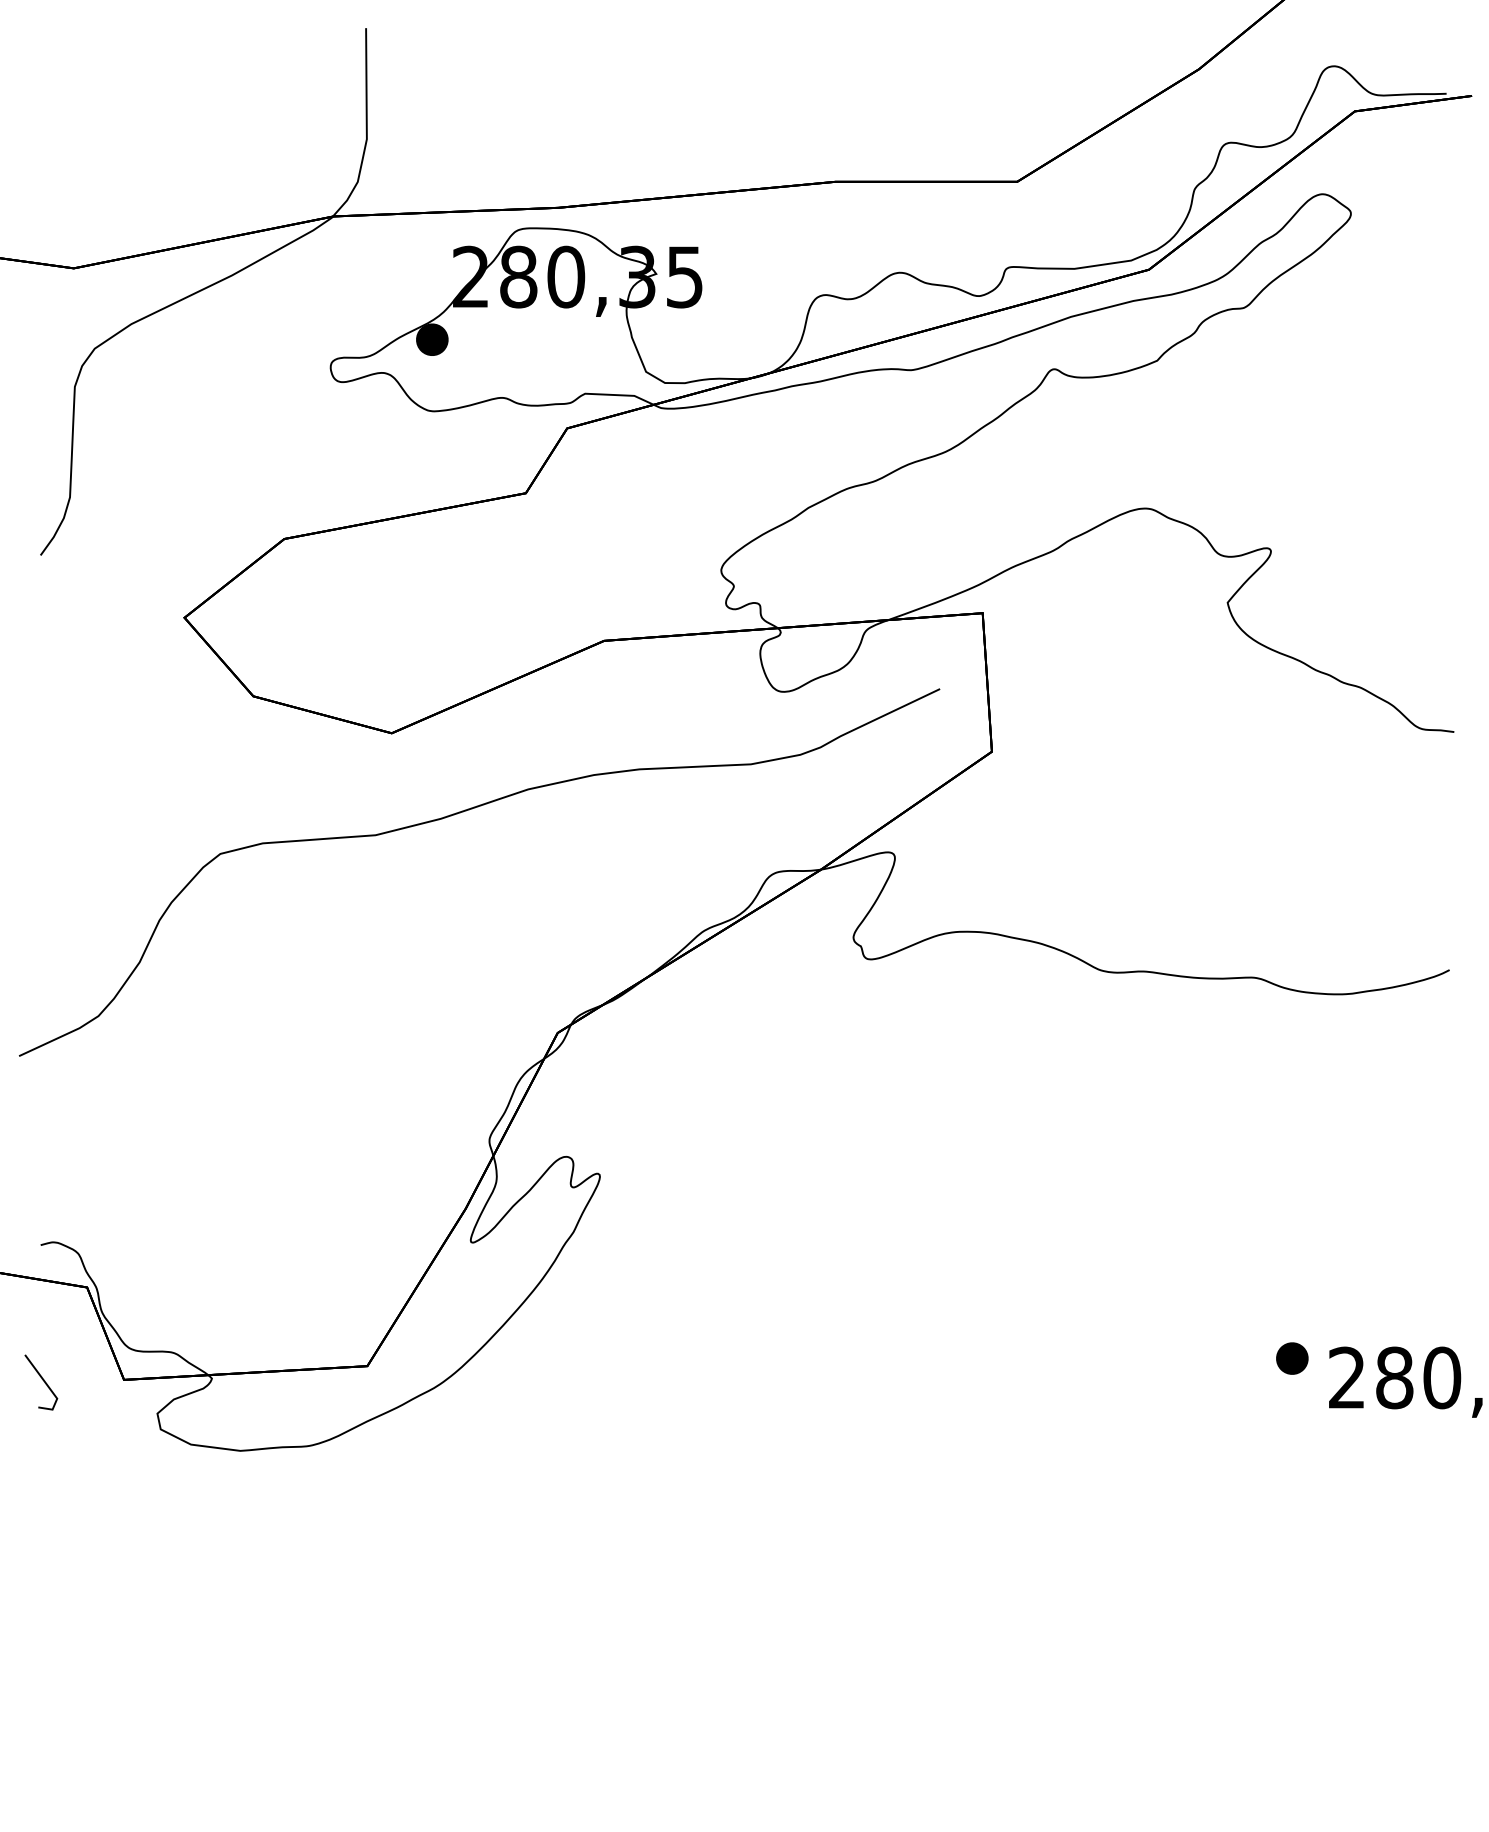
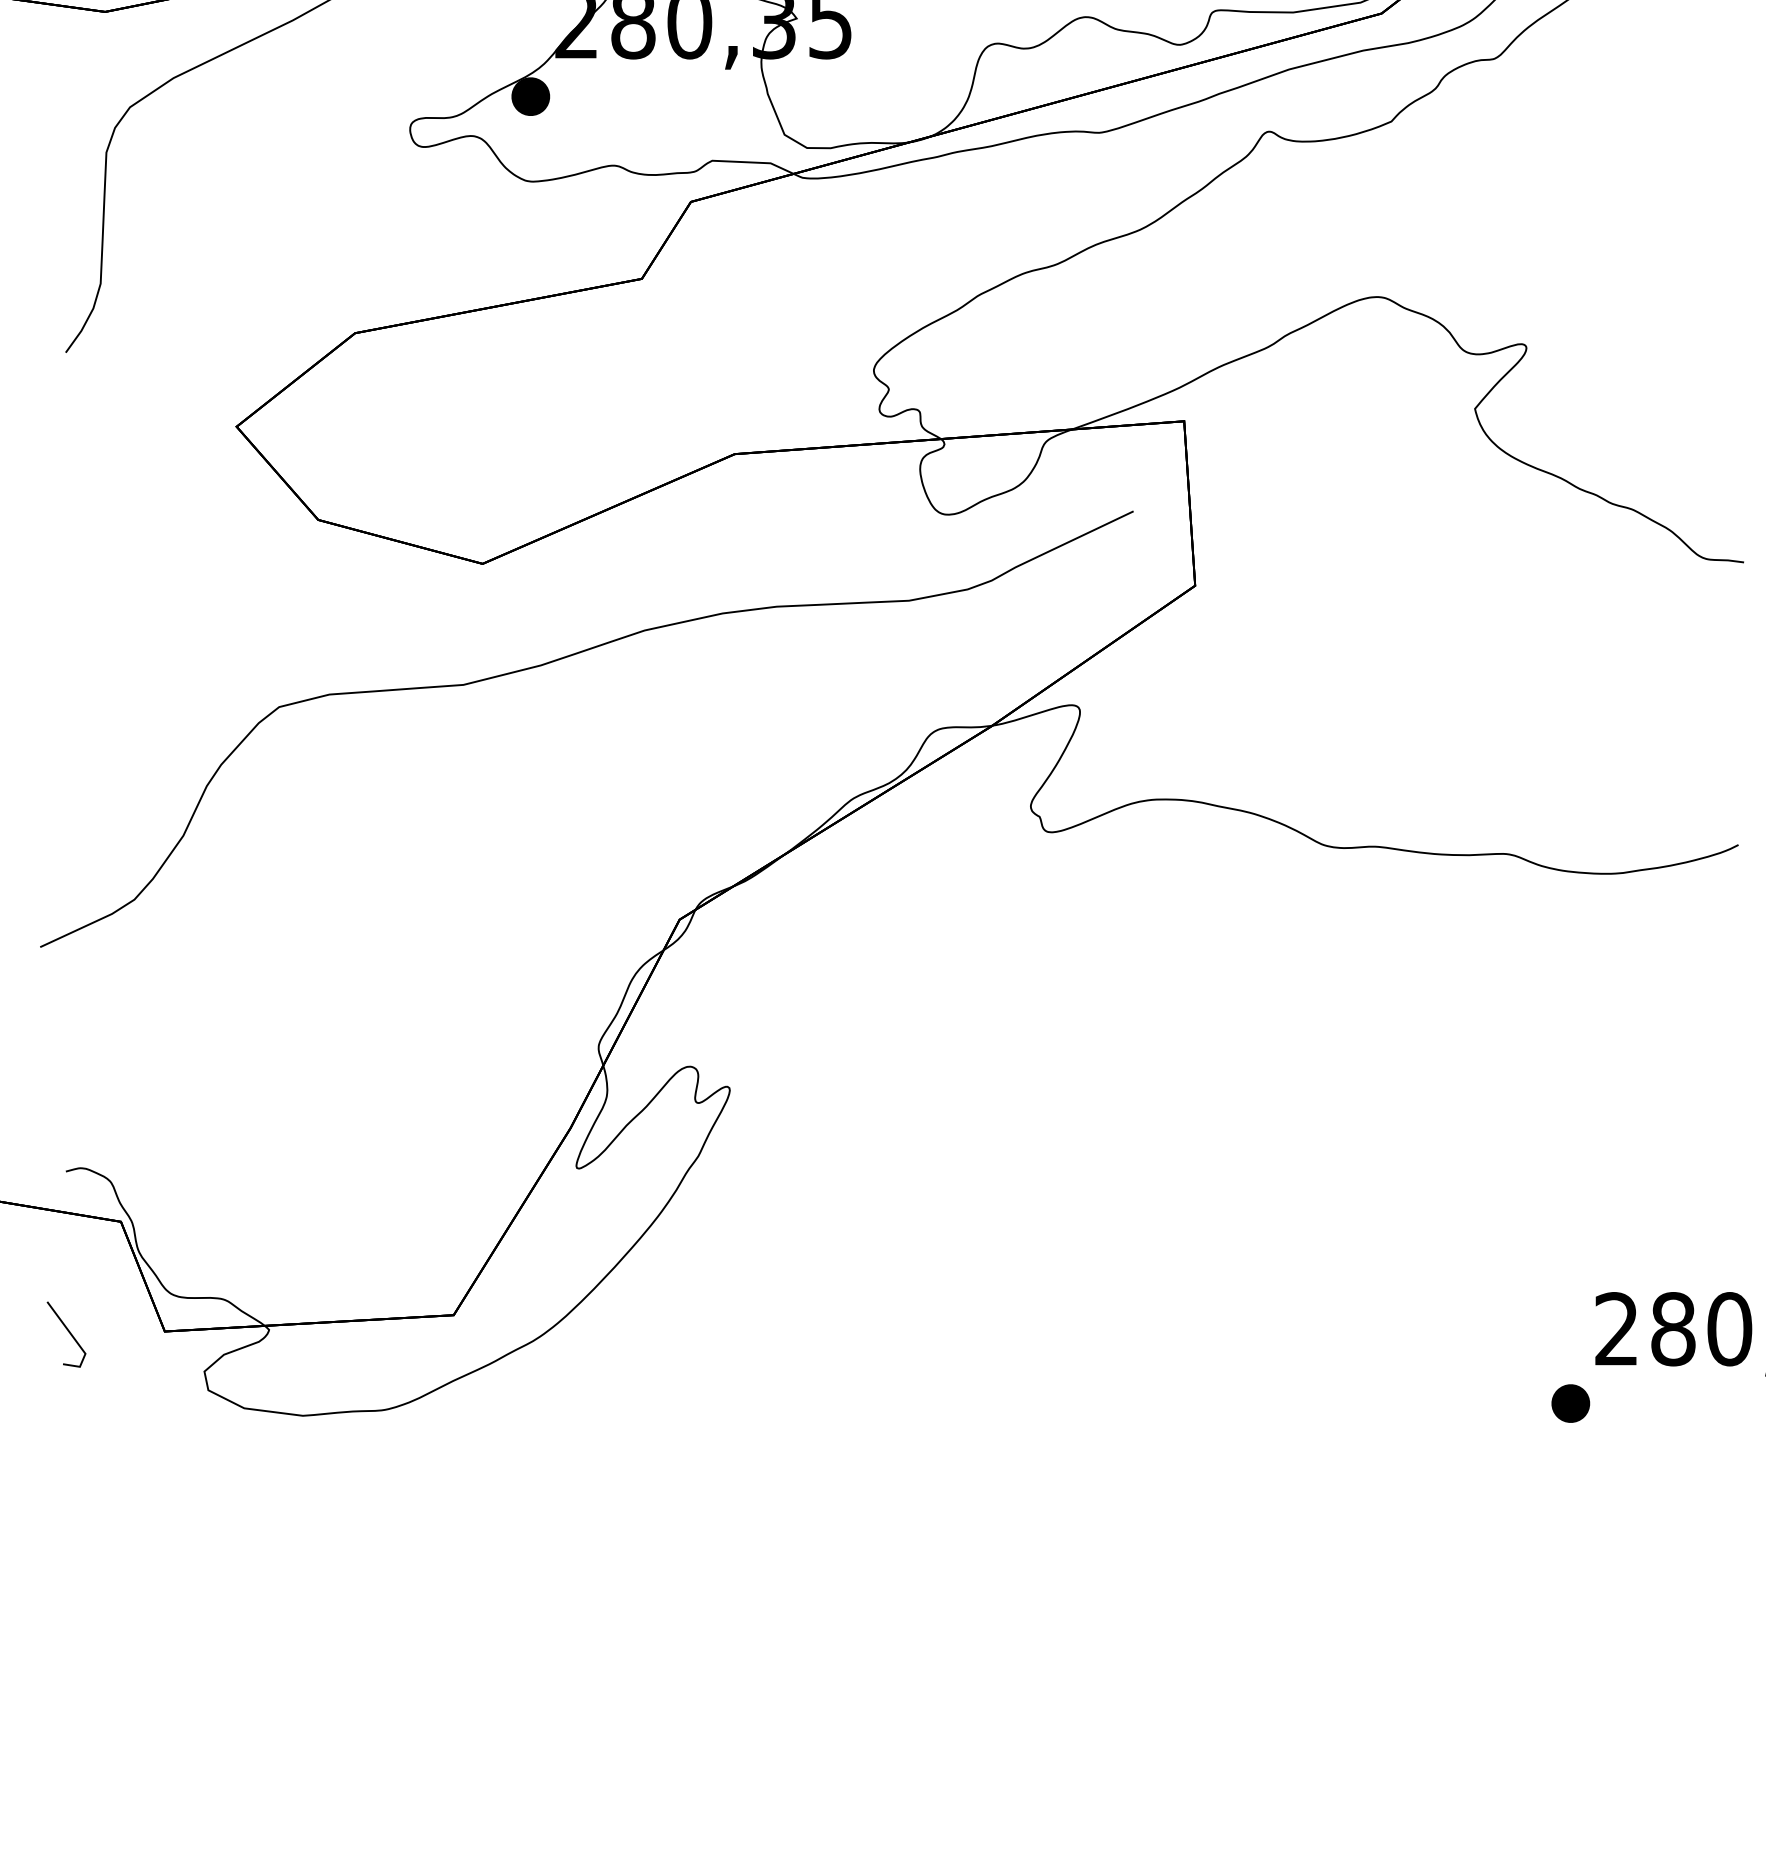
part: (1292, 1358) -> (1570, 1403), moved

